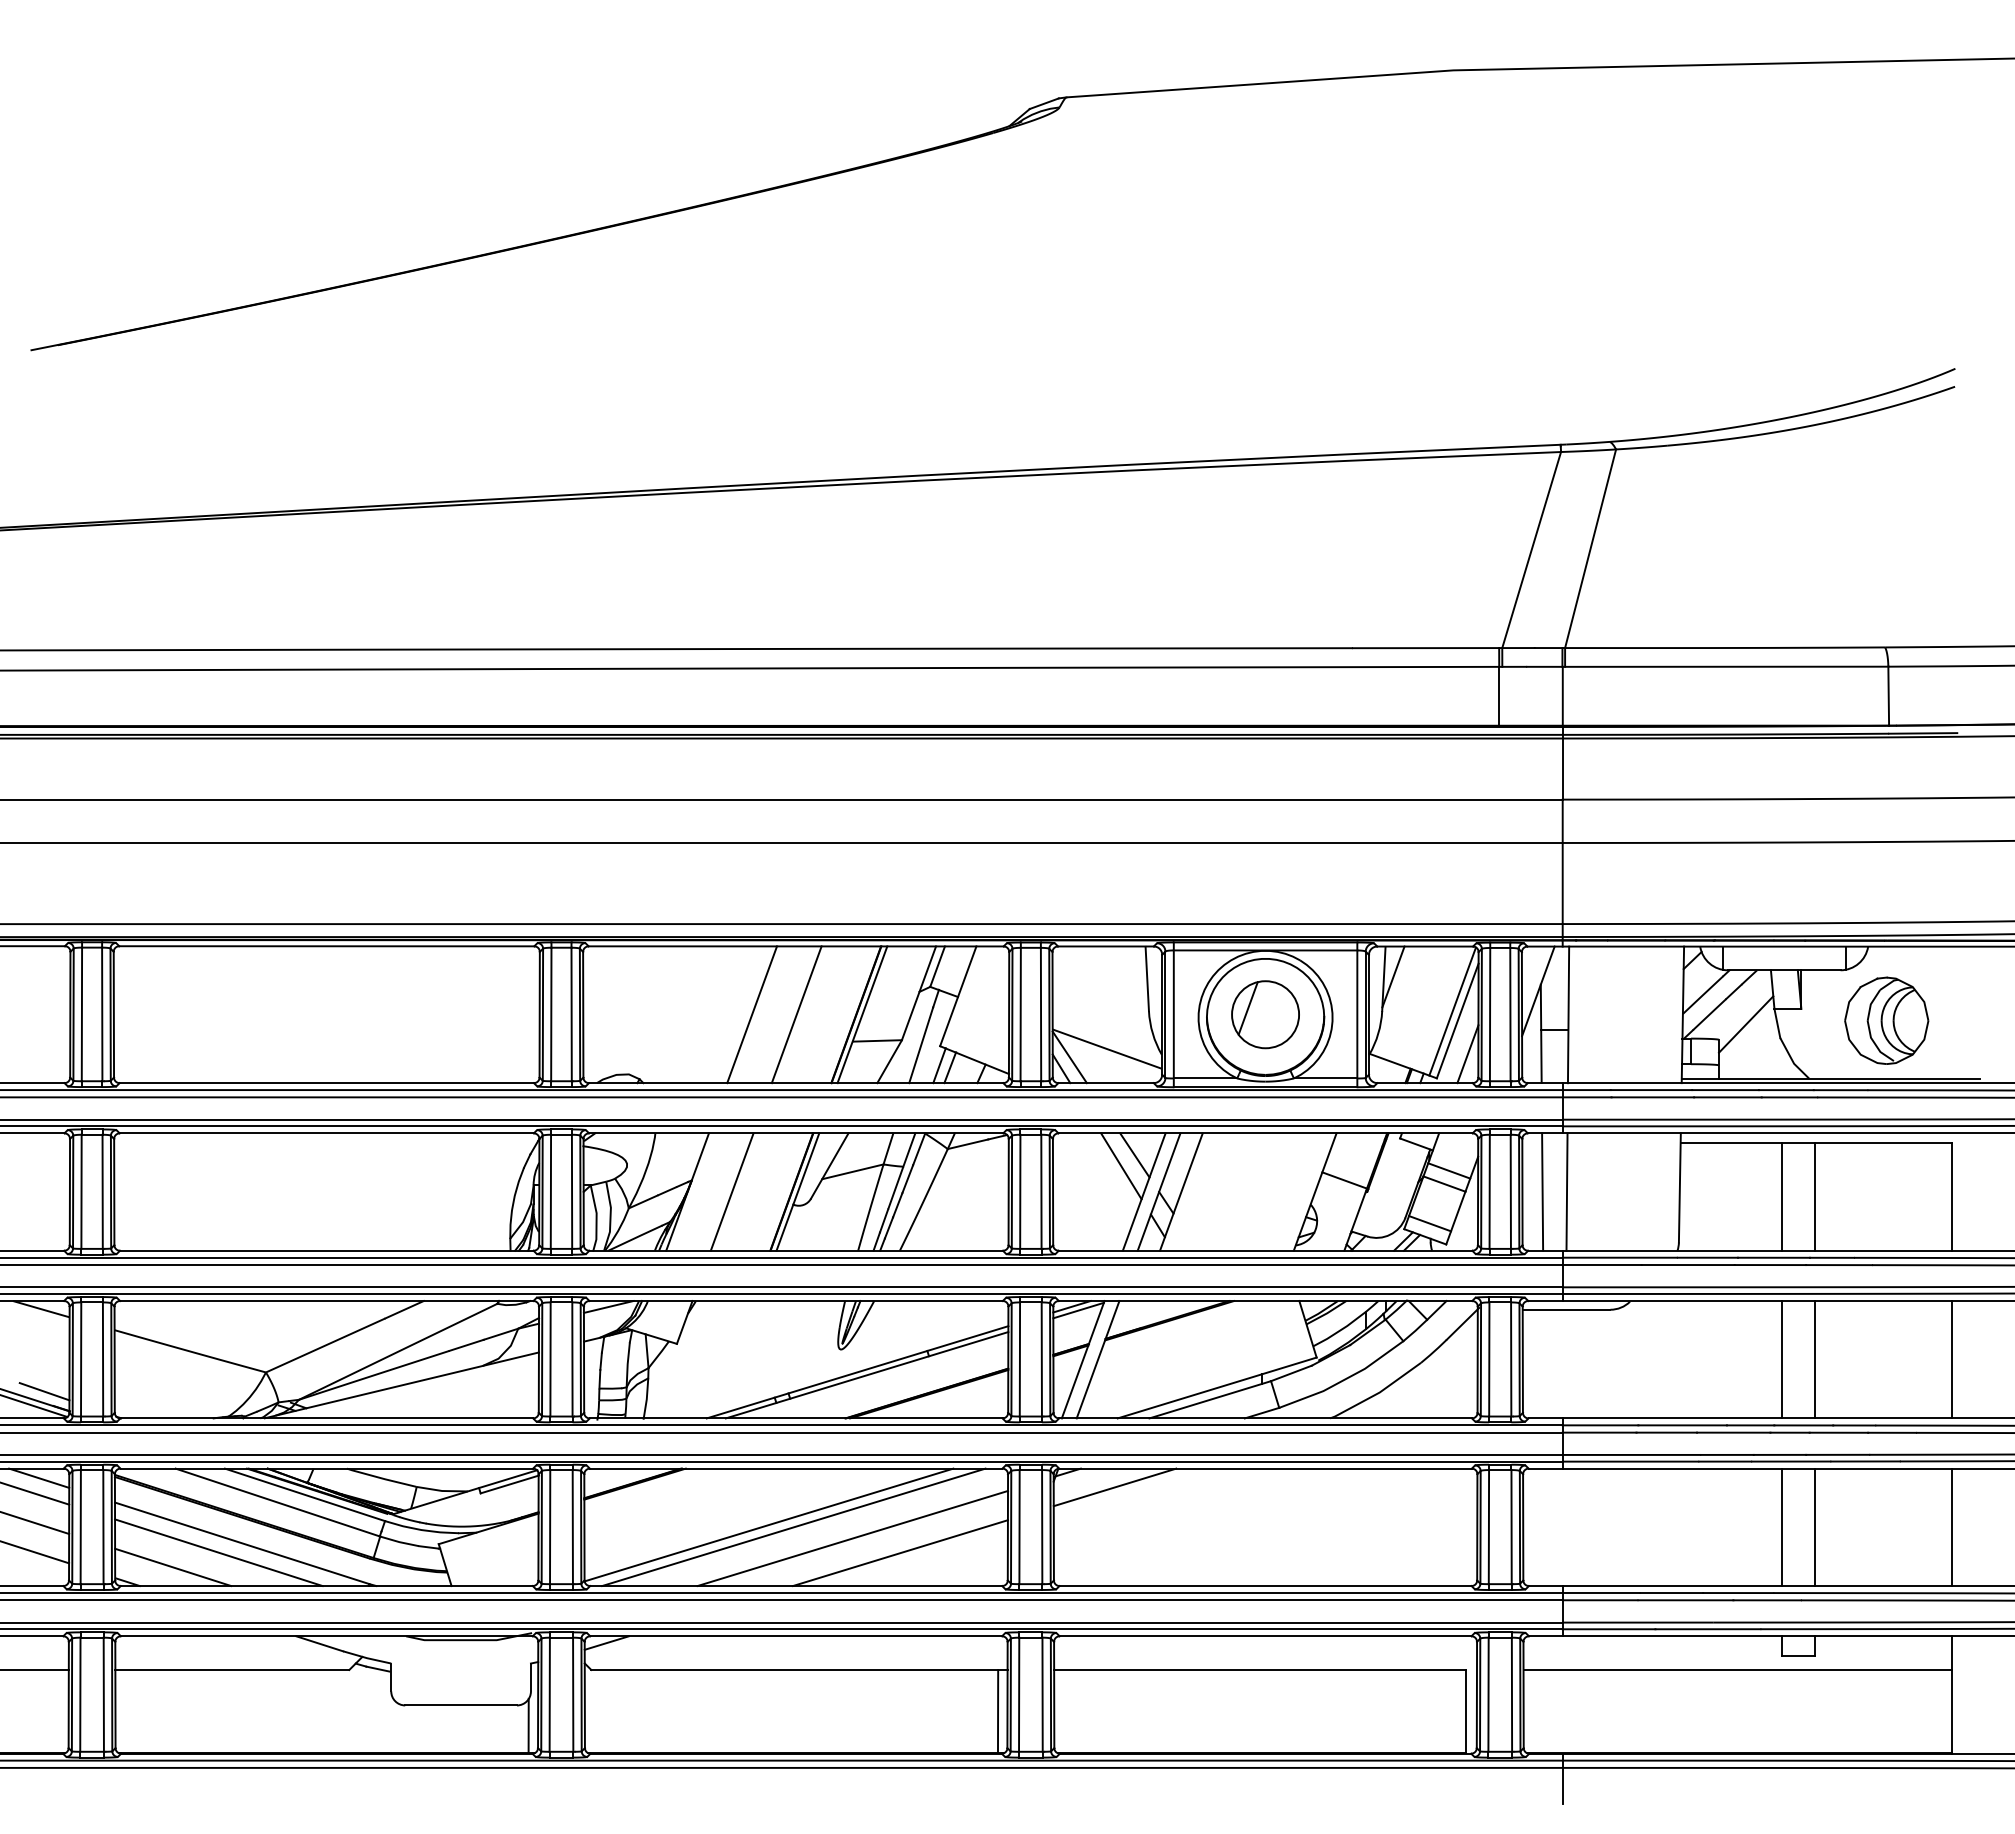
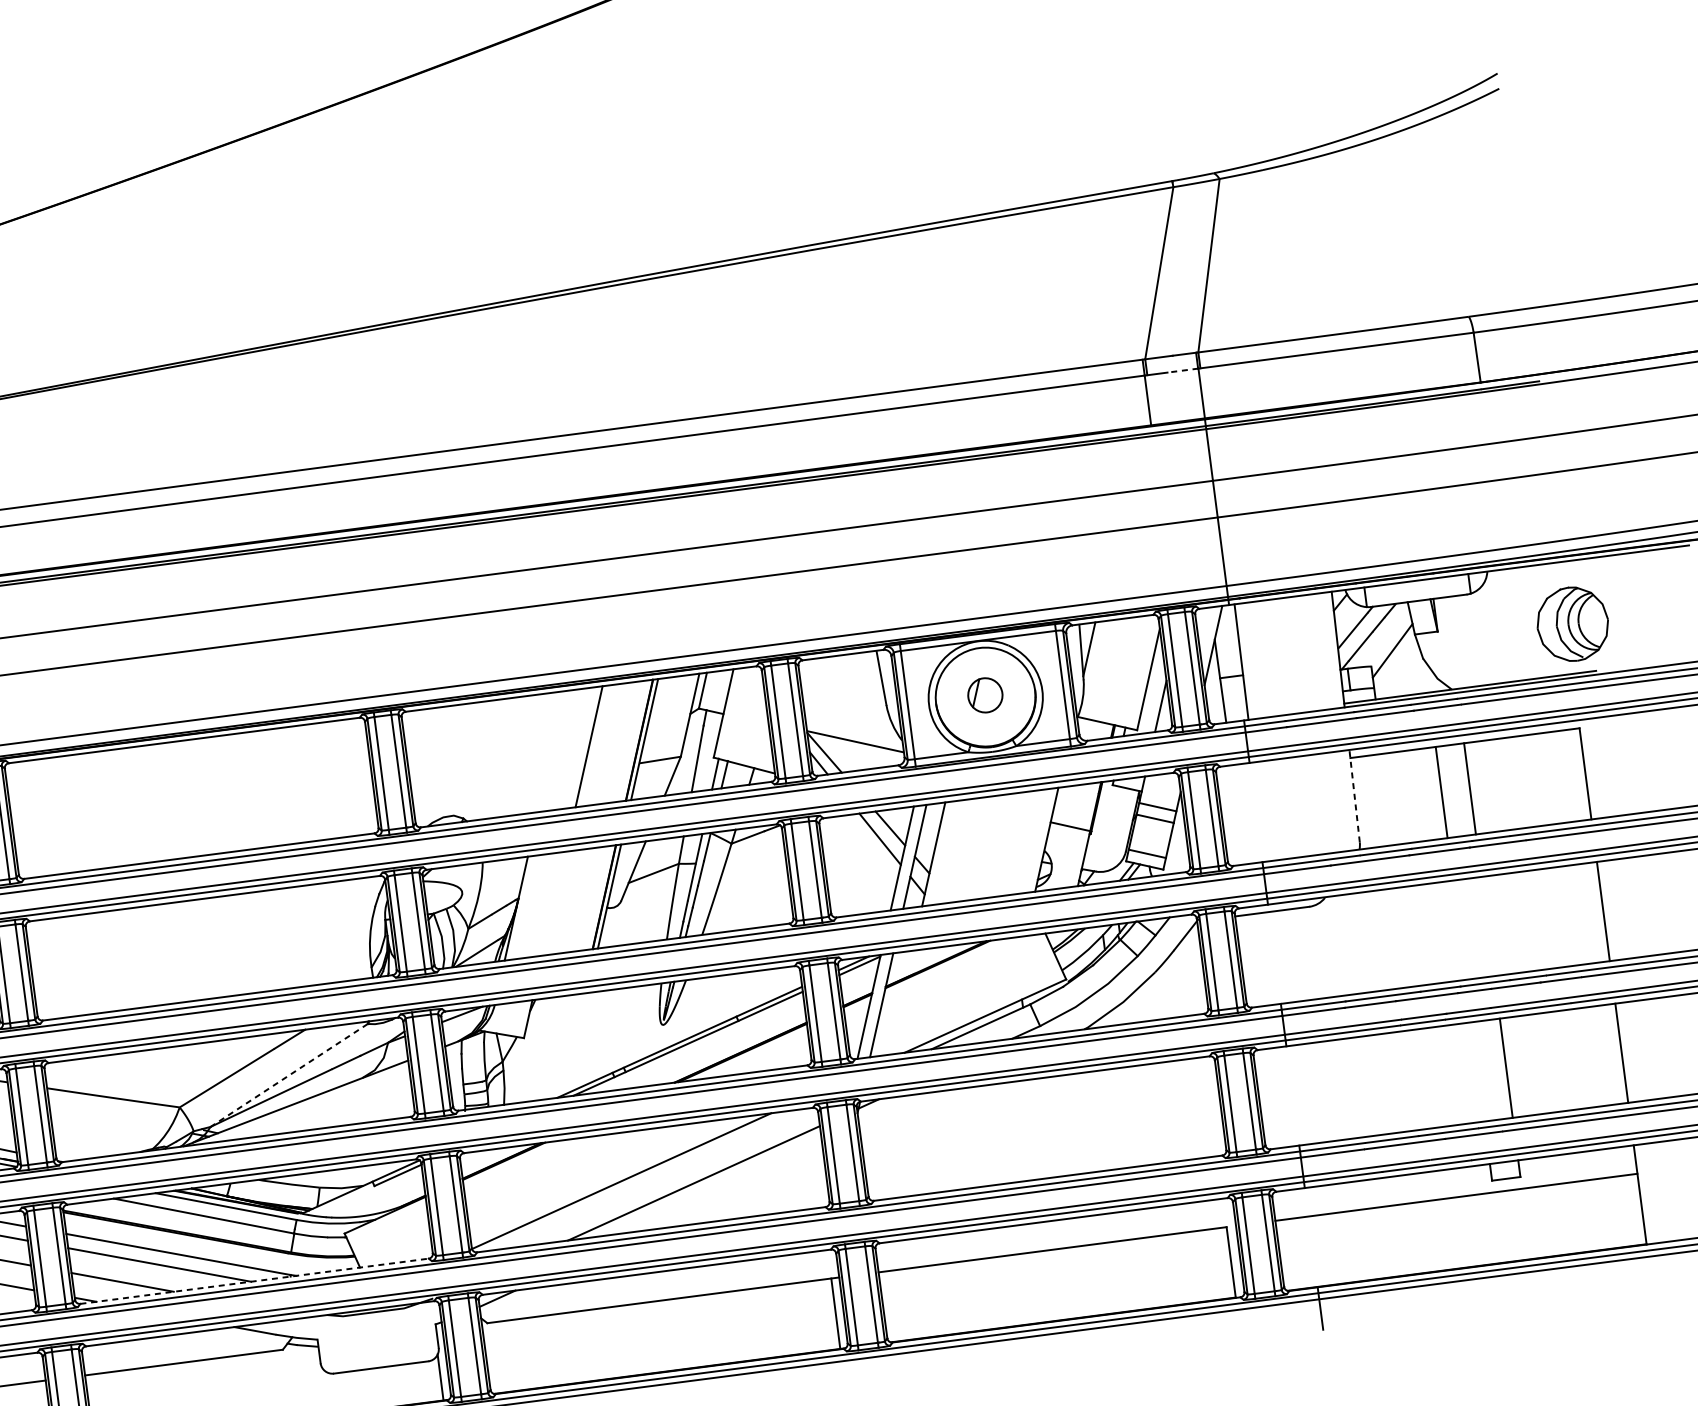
line: (1544, 666) -> (1182, 370), solid -> dashed
line: (1452, 1011) -> (1143, 672), removed
line: (752, 1014) -> (551, 751), removed
part: (1265, 1014) -> (985, 695), size x0.6
part: (1886, 1020) -> (1572, 623), moved
line: (1679, 1187) -> (1354, 795), solid -> dashed
line: (731, 1191) -> (553, 903), removed
line: (1542, 1191) -> (1238, 814), removed
line: (1566, 1191) -> (1259, 811), removed
line: (398, 1351) -> (289, 1075), solid -> dashed
line: (1781, 1359) -> (1459, 930), removed
line: (1815, 1359) -> (1488, 926), removed
line: (1114, 1487) -> (909, 1111), removed
line: (793, 1527) -> (642, 1180), removed
line: (1781, 1527) -> (1477, 1072), removed
line: (900, 1553) -> (735, 1190), removed
line: (327, 1586) -> (255, 1281), solid -> dashed

